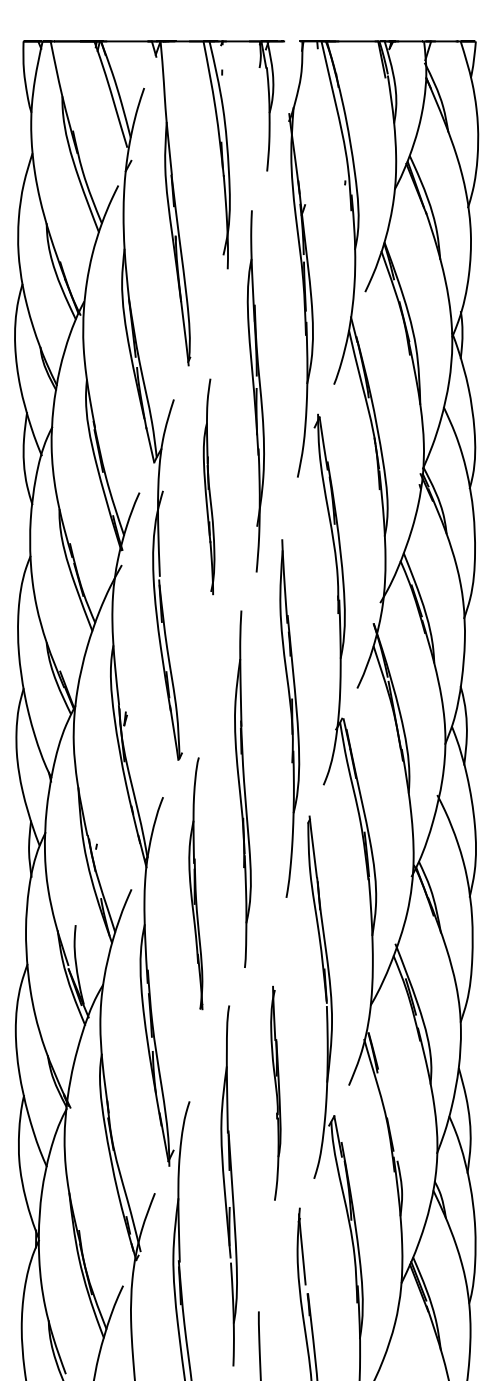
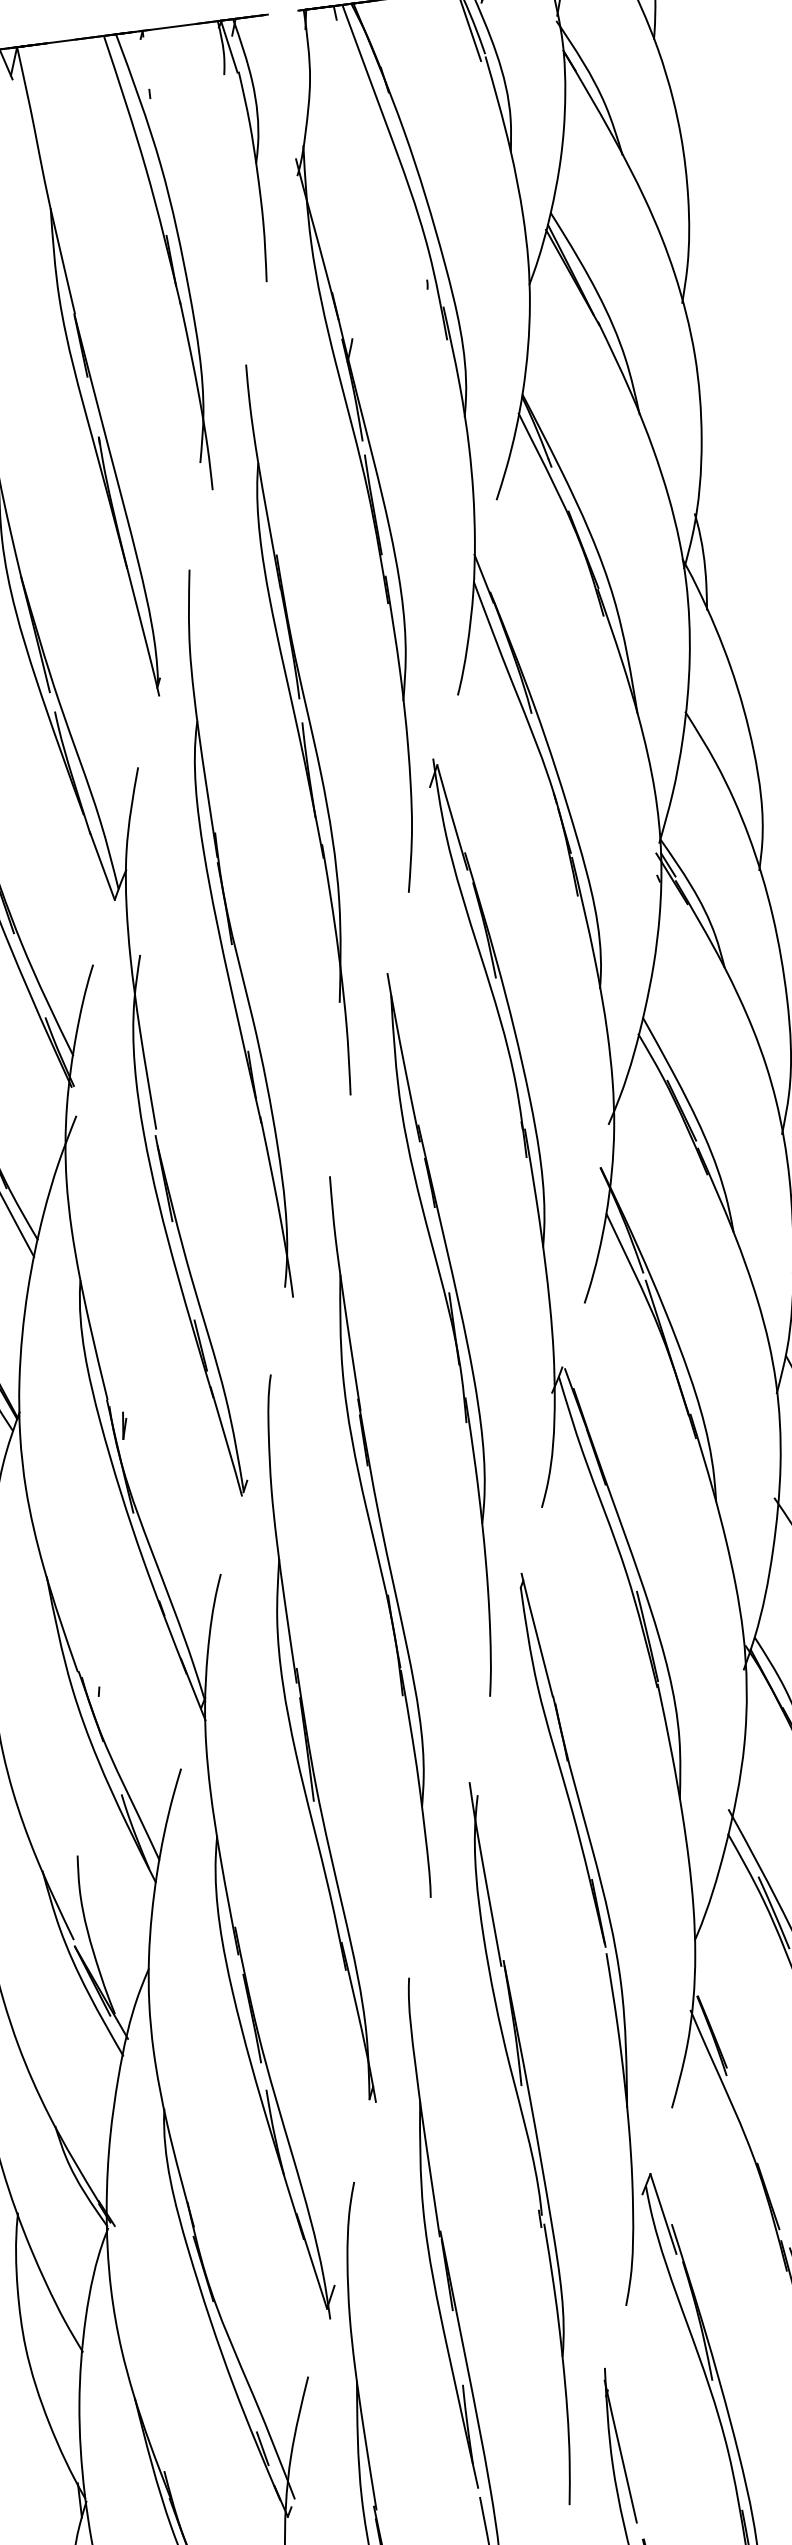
part: (208, 486) -> (230, 934), size x1.67
part: (289, 718) -> (449, 1333), moved
part: (195, 883) -> (308, 1740), size x1.43
part: (275, 1093) -> (525, 2143), size x1.67

